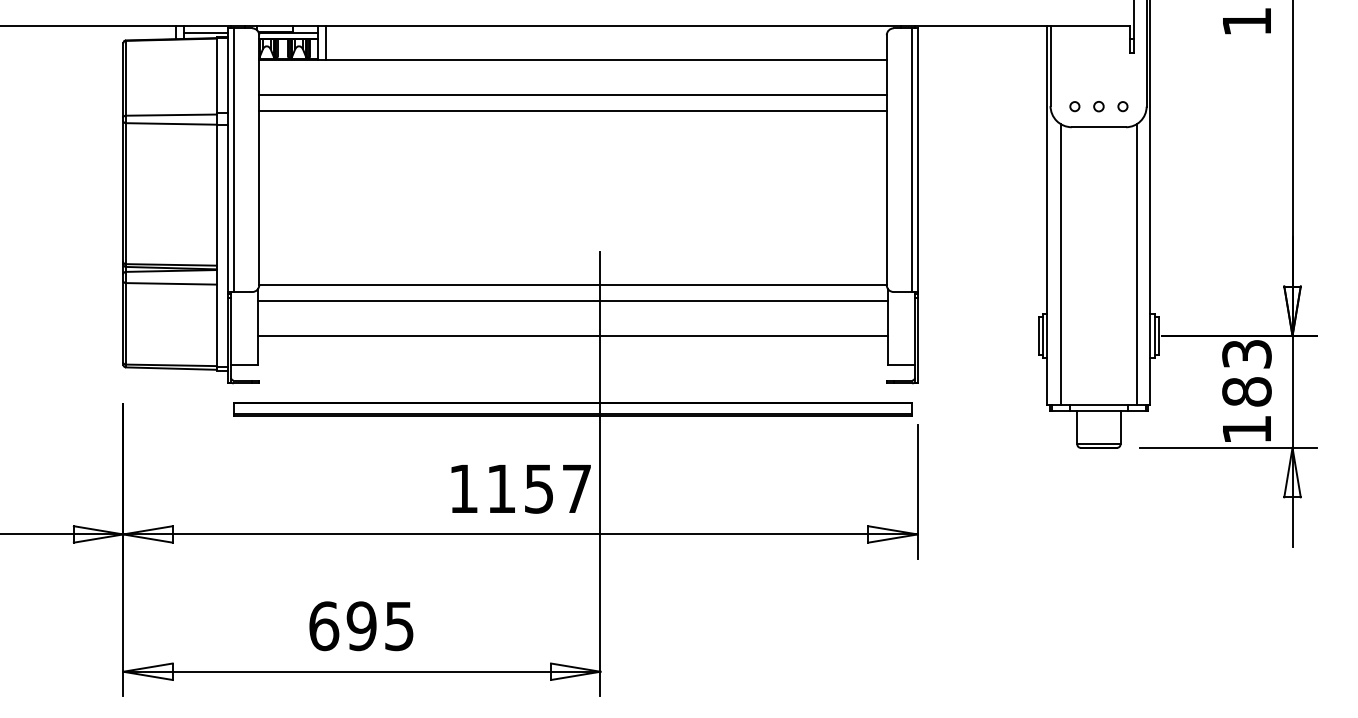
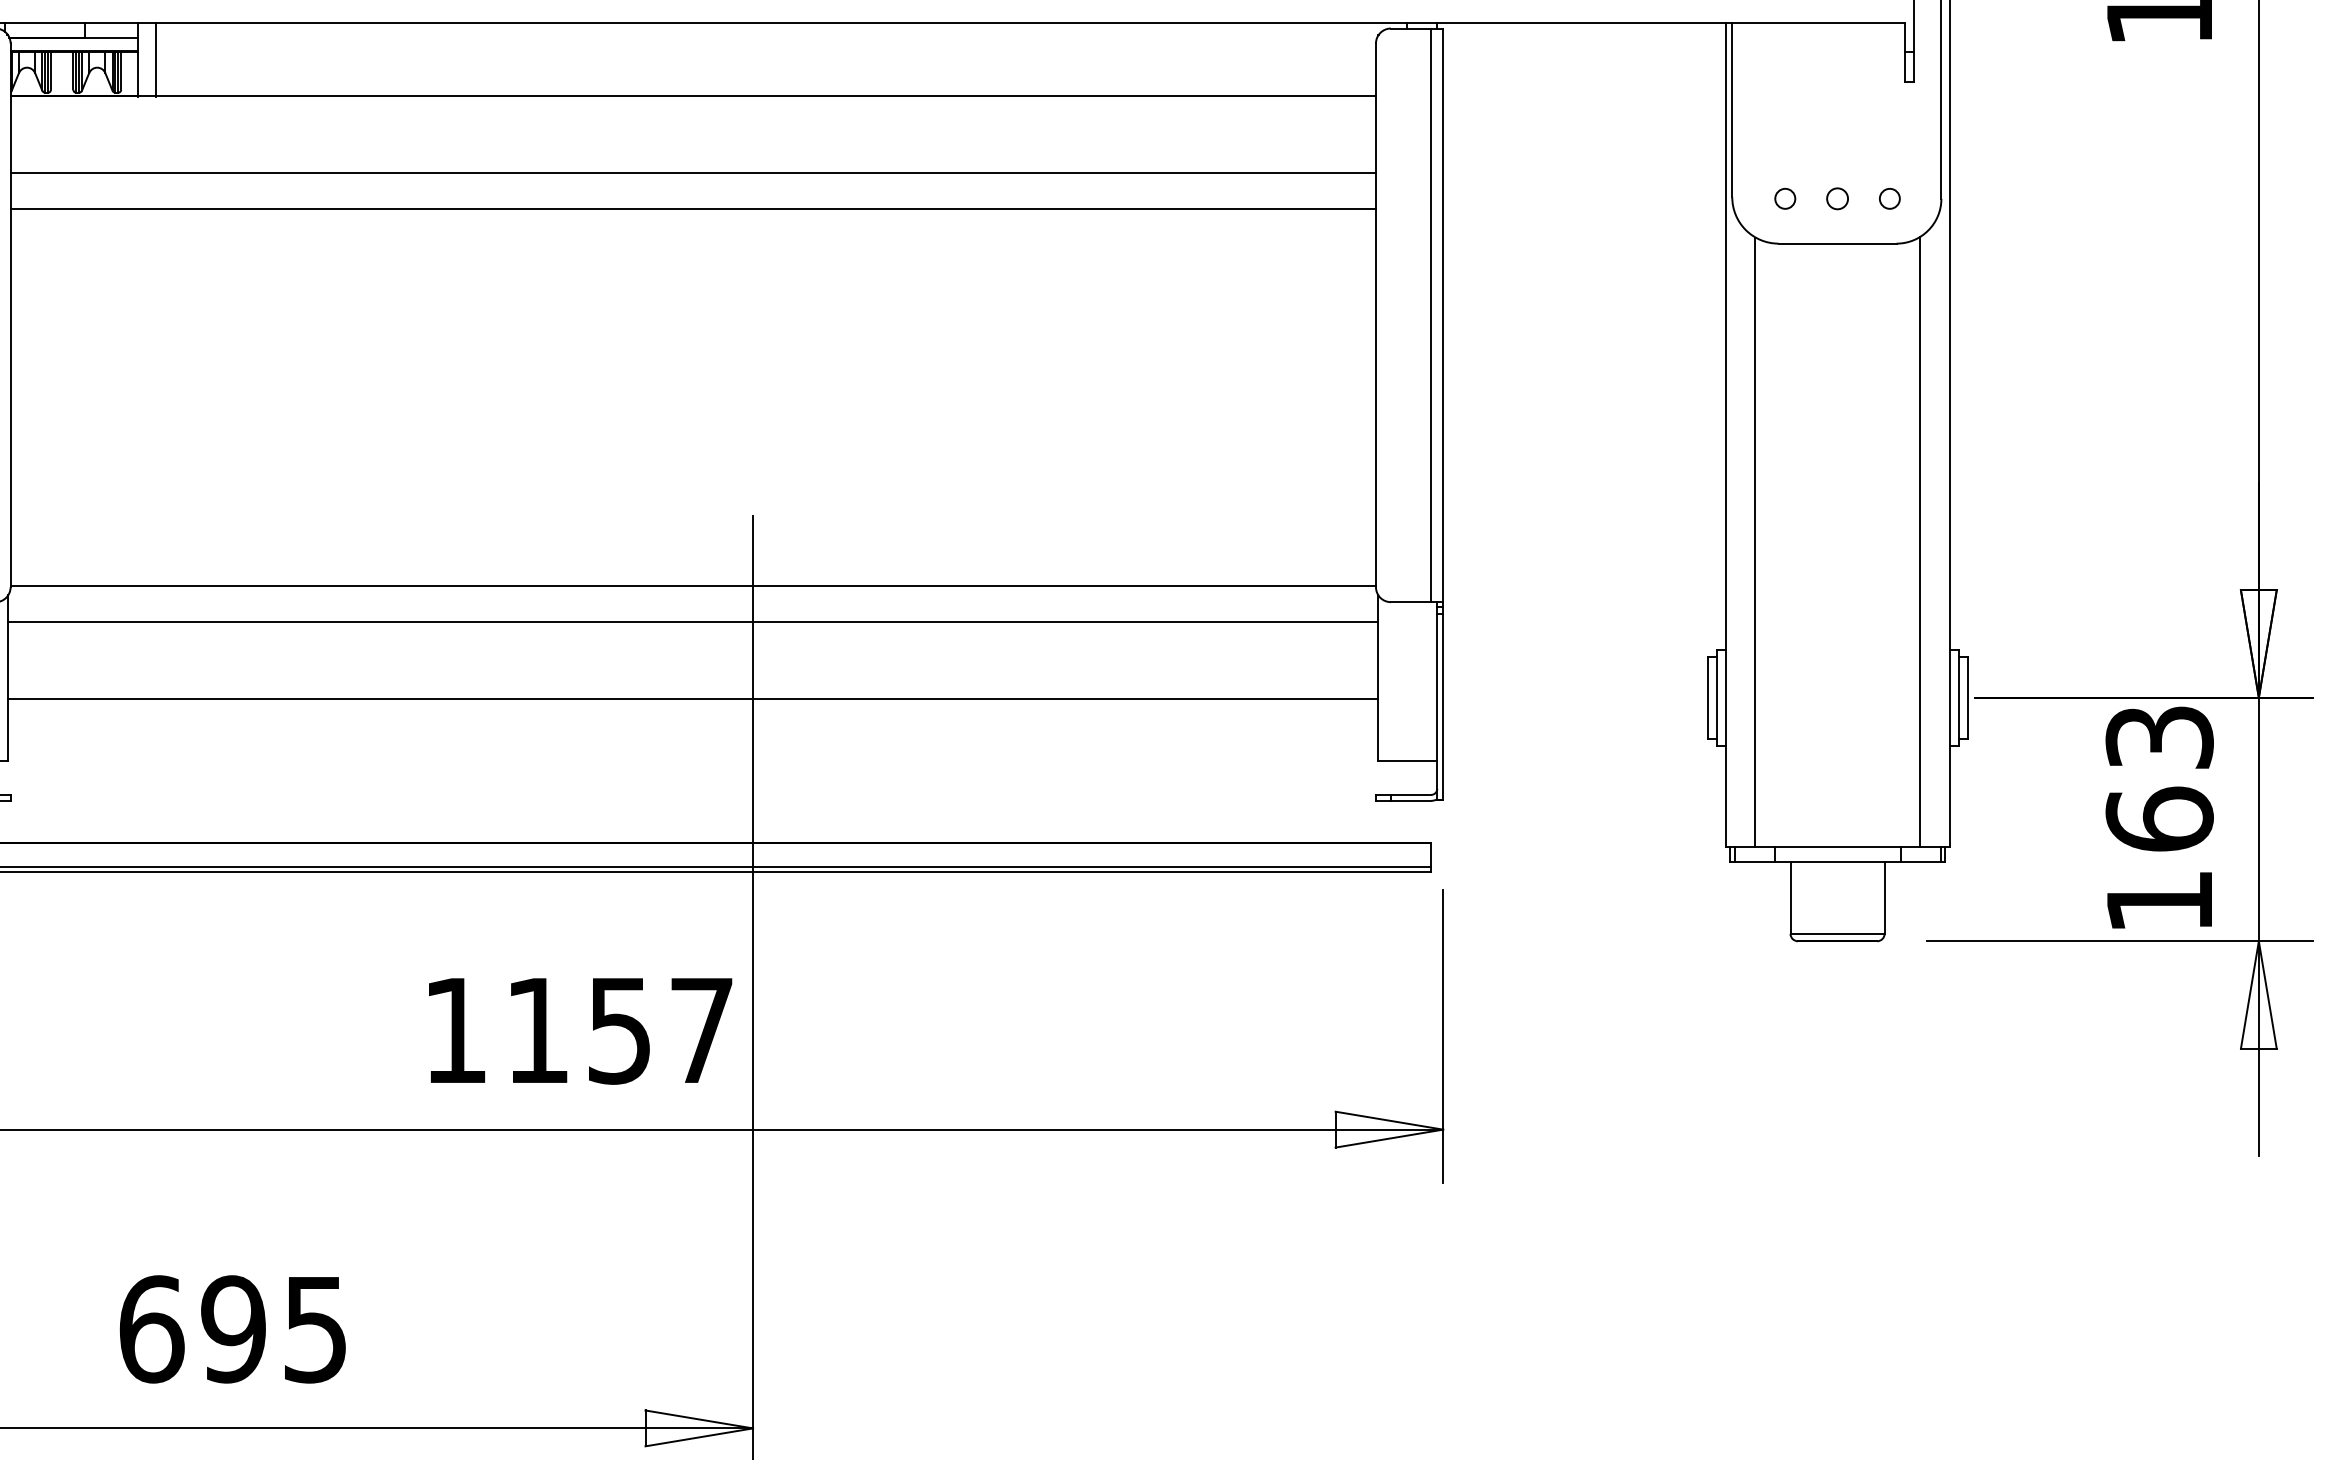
text: (1246, 391) -> (2158, 818), 183 -> 163

